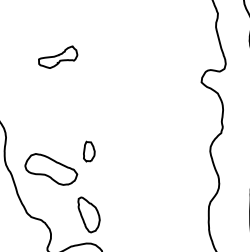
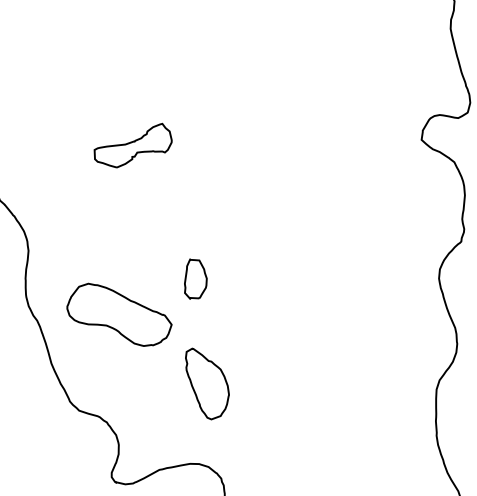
part: (58, 56) -> (133, 144), moved
part: (88, 214) -> (206, 383), moved

